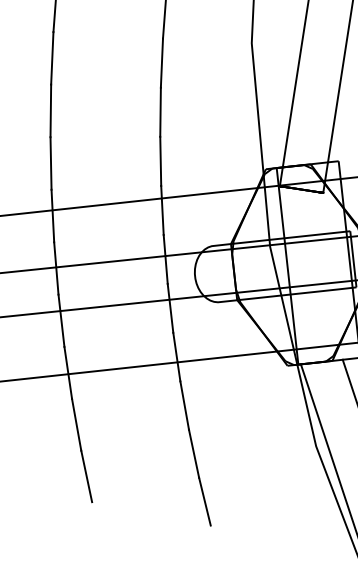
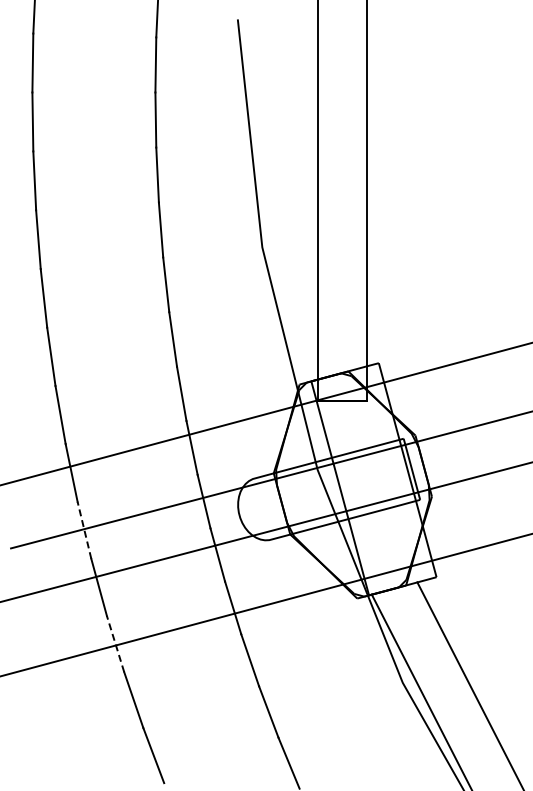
line: (56, 267) -> (84, 529), solid -> dashed
line: (68, 372) -> (115, 643), solid -> dashed

